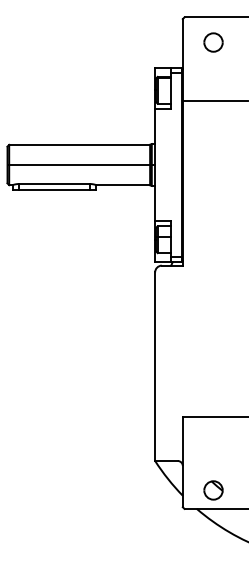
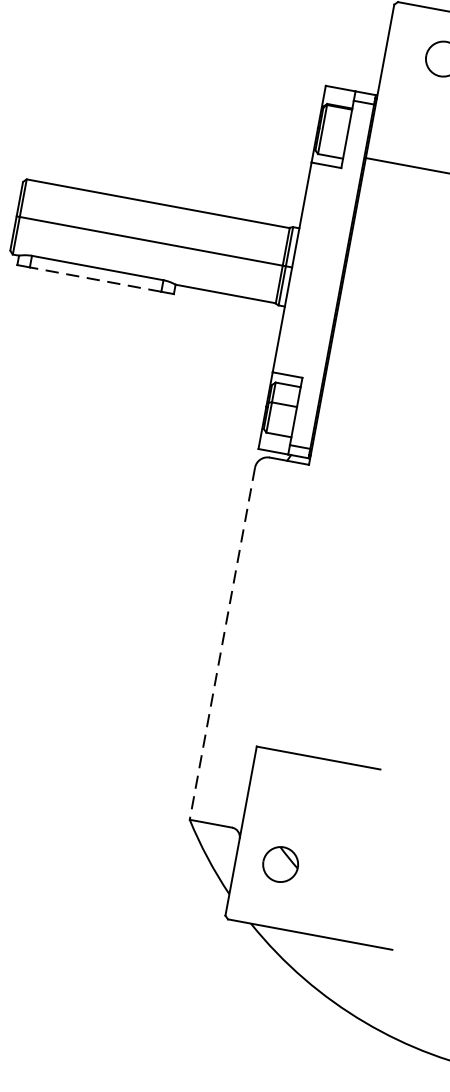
line: (54, 190) -> (95, 280), solid -> dashed
line: (155, 367) -> (222, 645), solid -> dashed
part: (213, 490) -> (280, 864), moved

